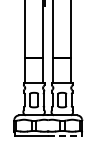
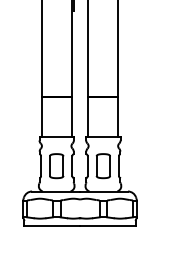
line: (64, 136) -> (107, 226), dashed -> solid

